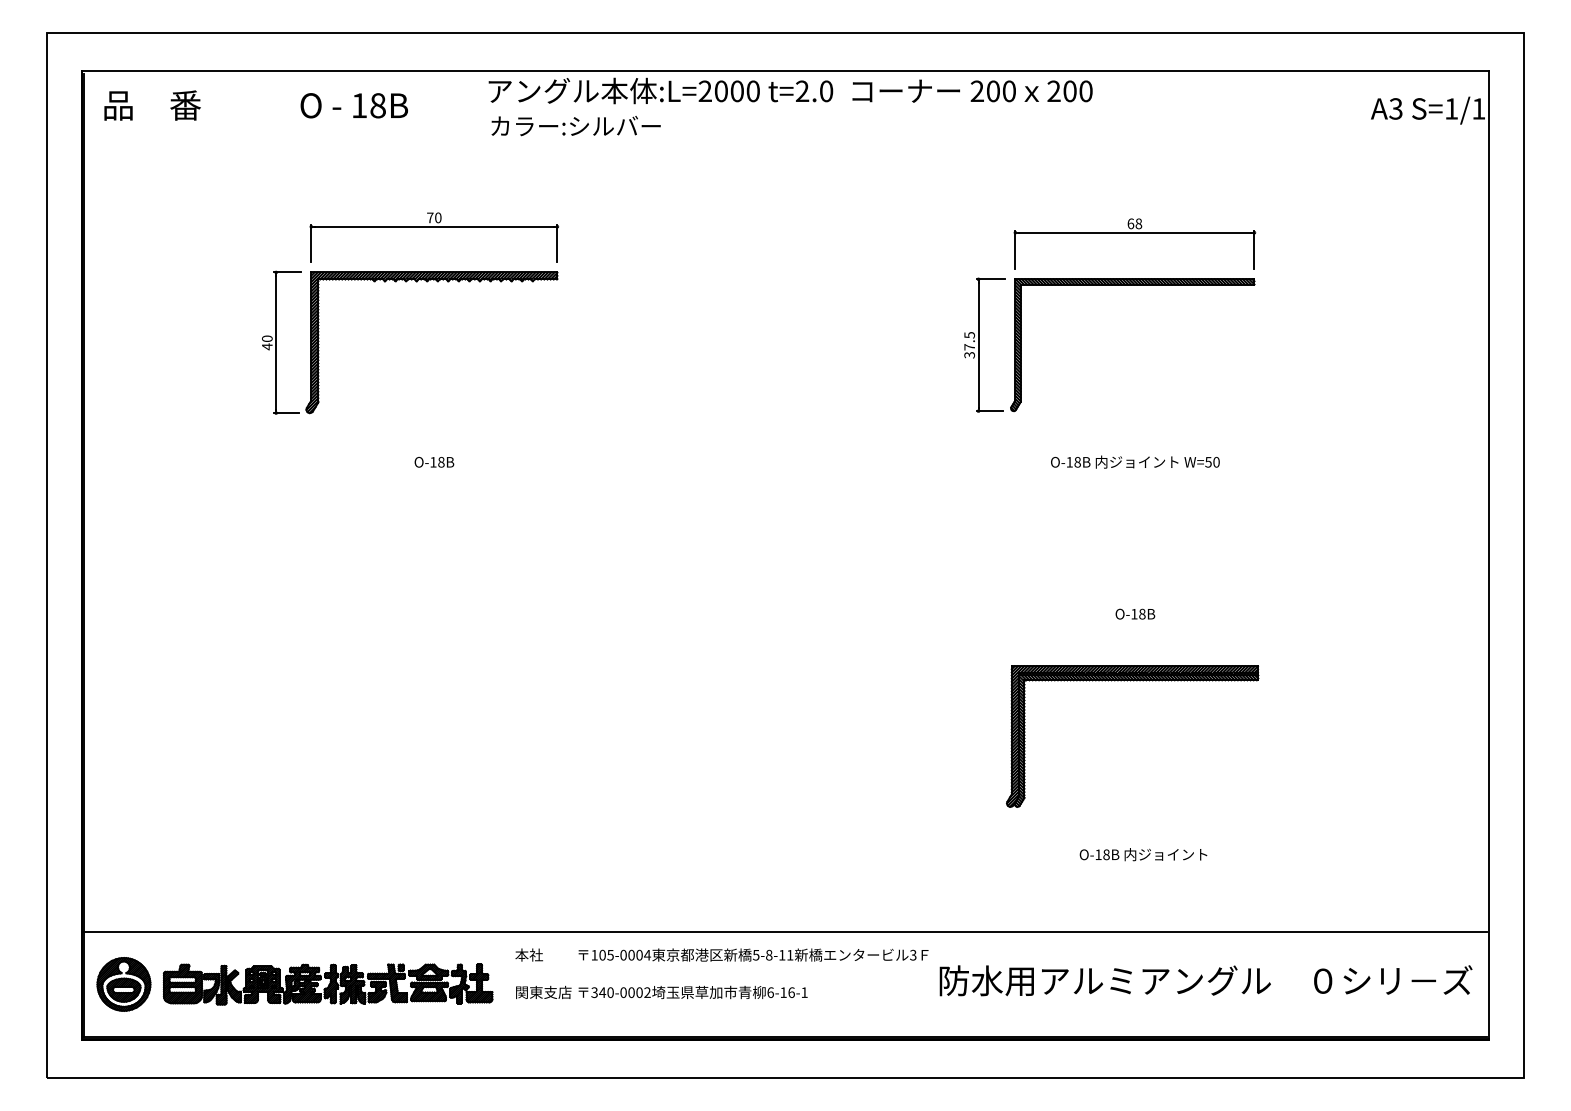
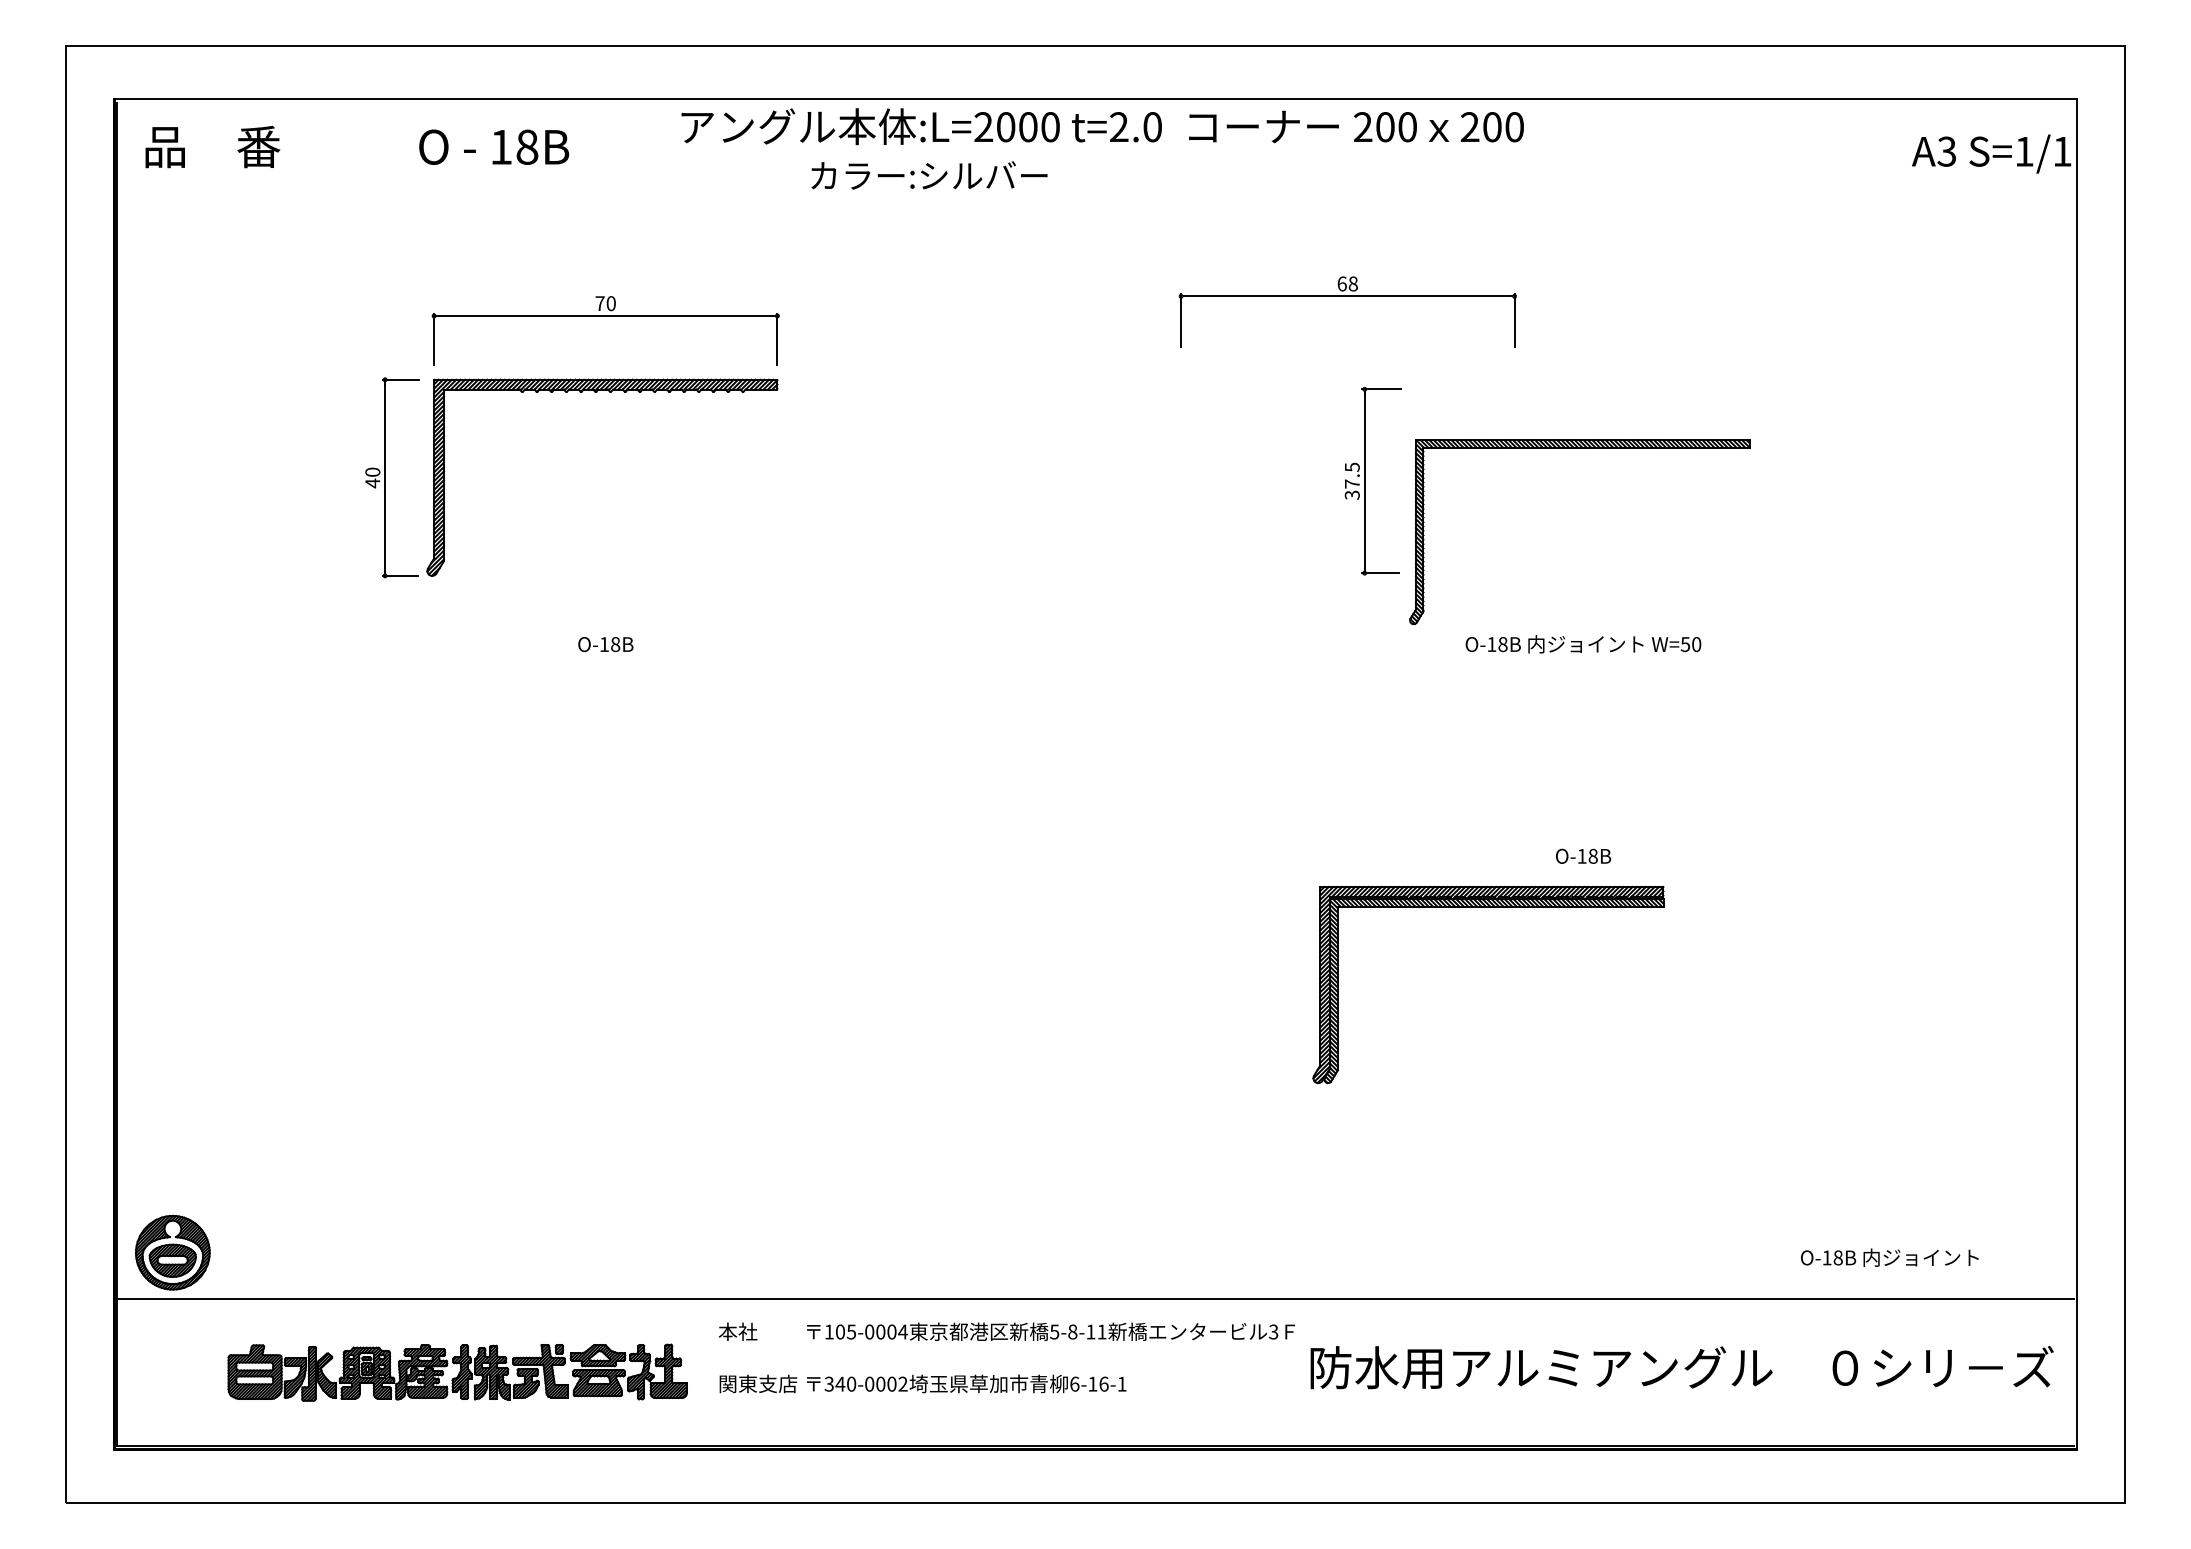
text: (576, 126) -> (929, 175), moved
part: (1134, 232) -> (1347, 296), moved
part: (1132, 285) -> (1579, 448), moved
part: (1132, 680) -> (1488, 907), moved
text: (1143, 854) -> (1889, 1257), moved
part: (123, 984) -> (172, 1252), moved

